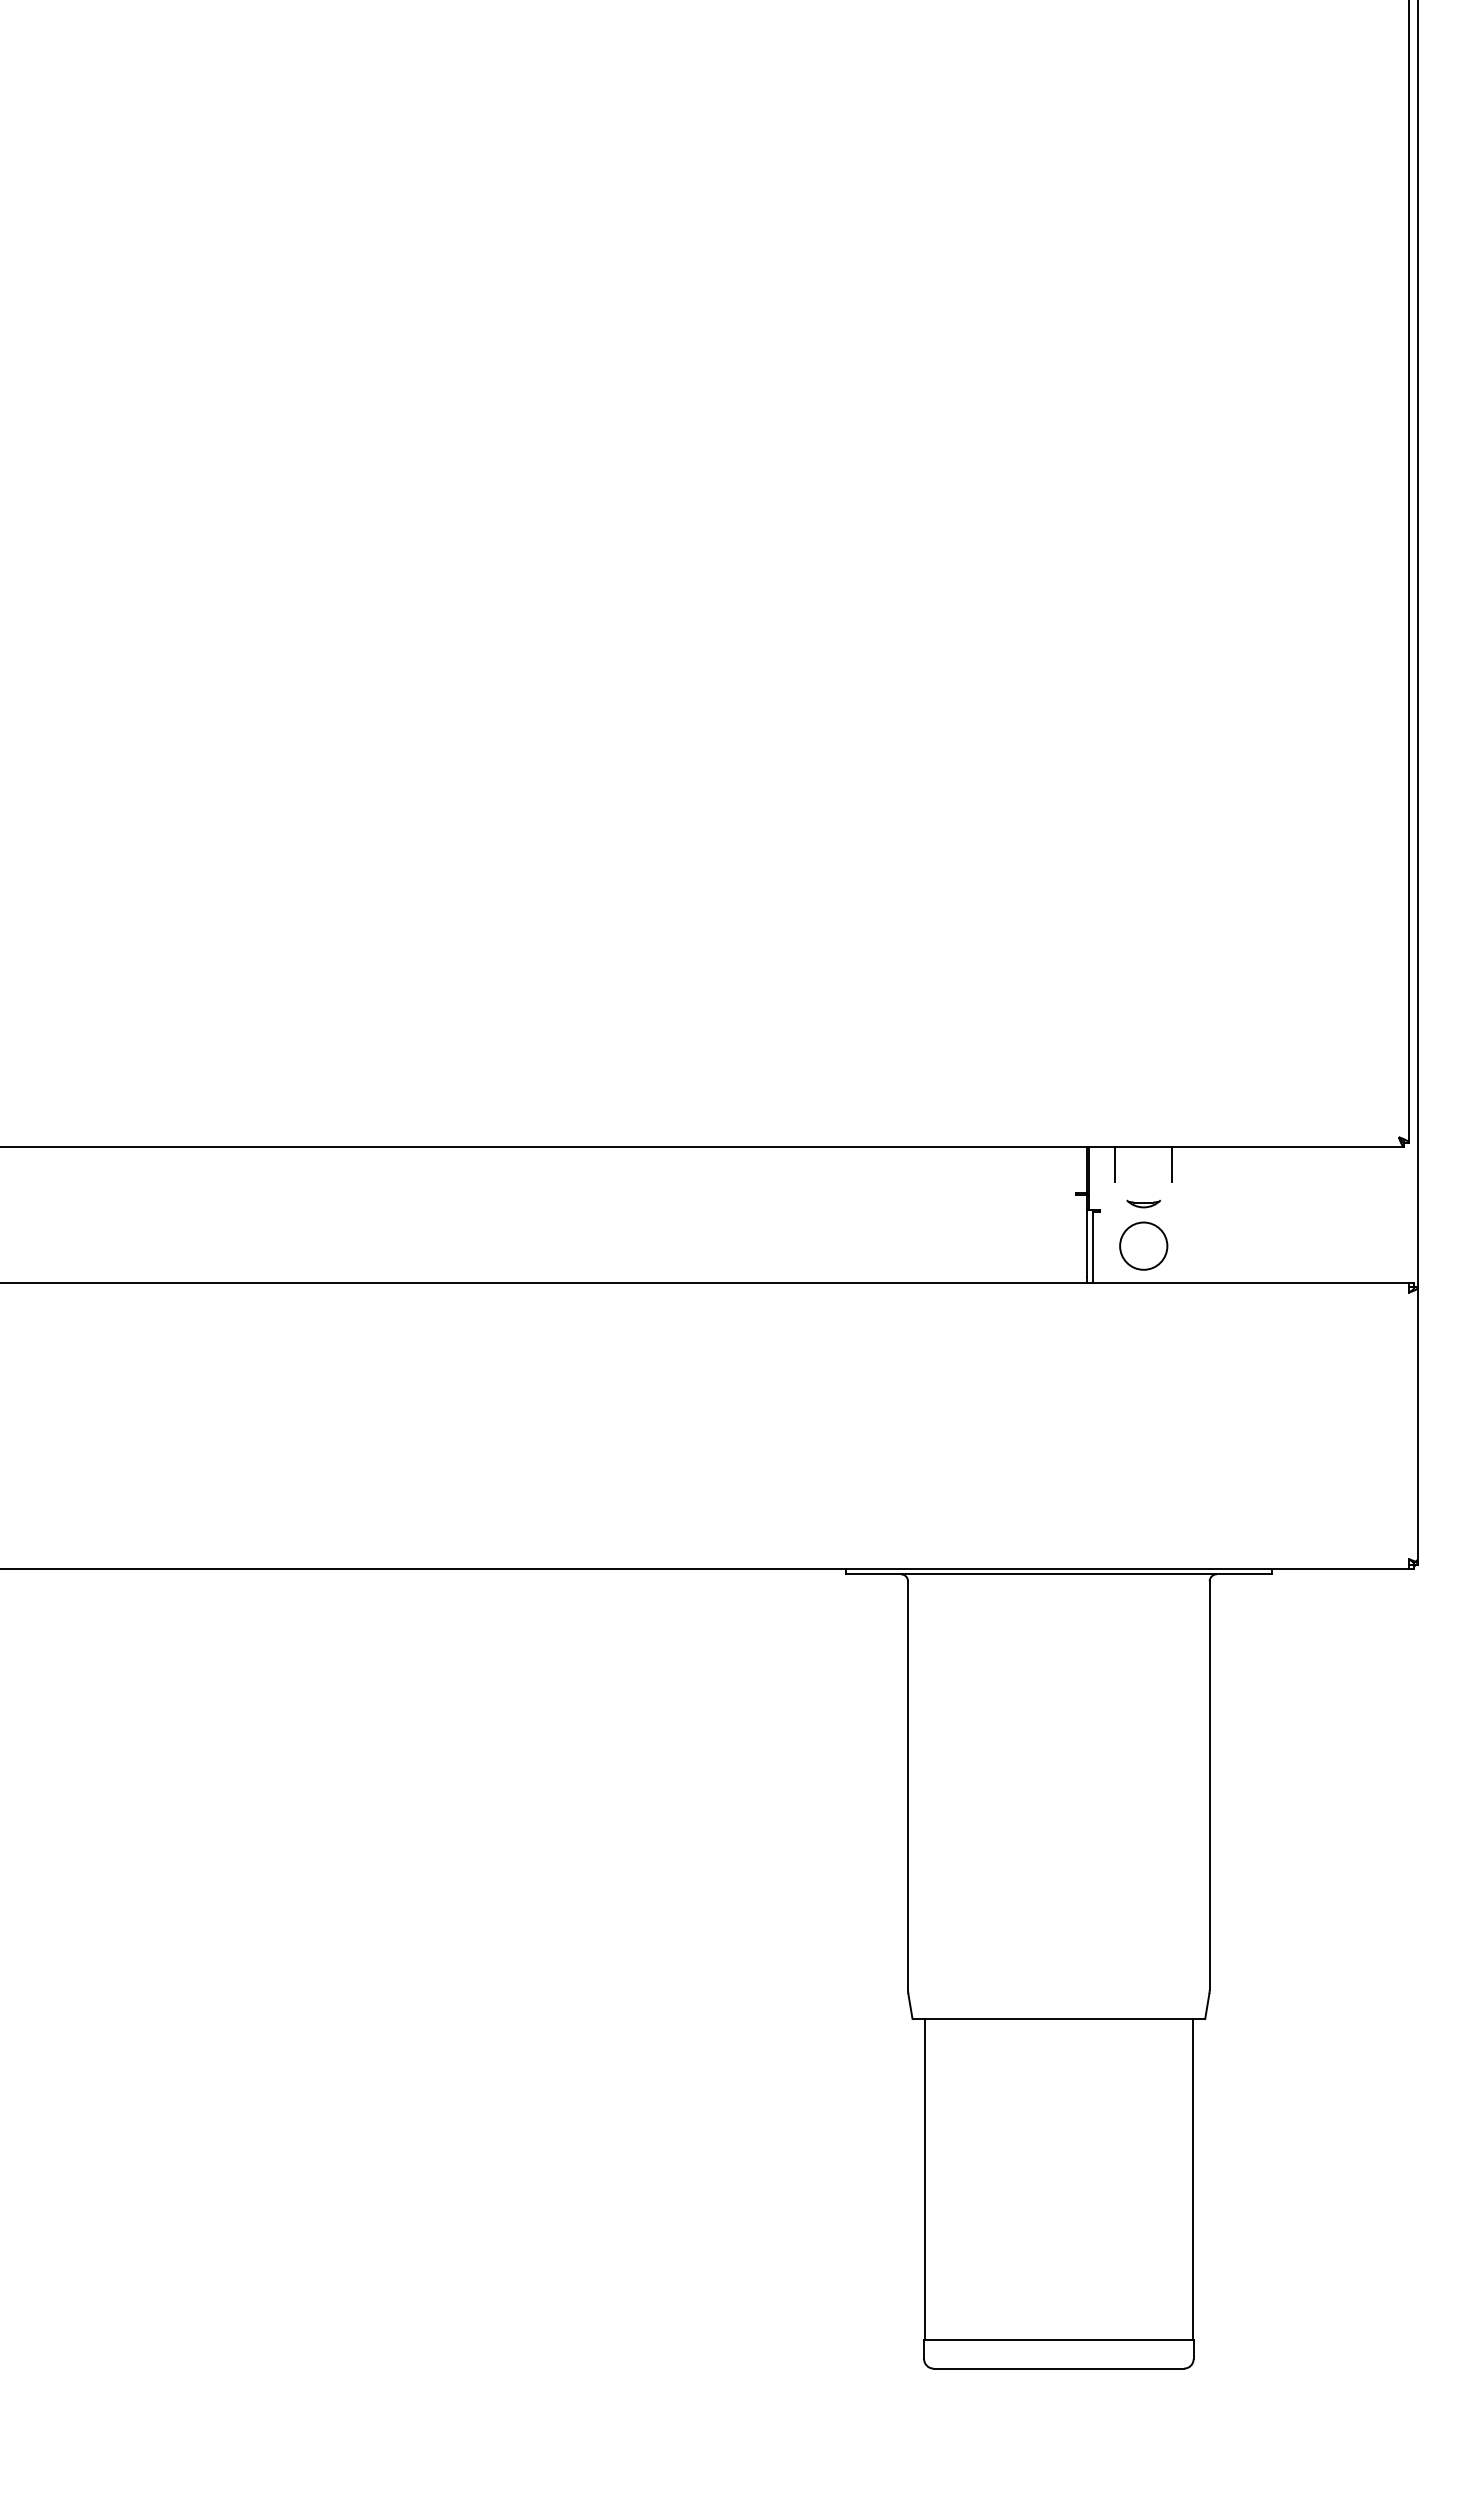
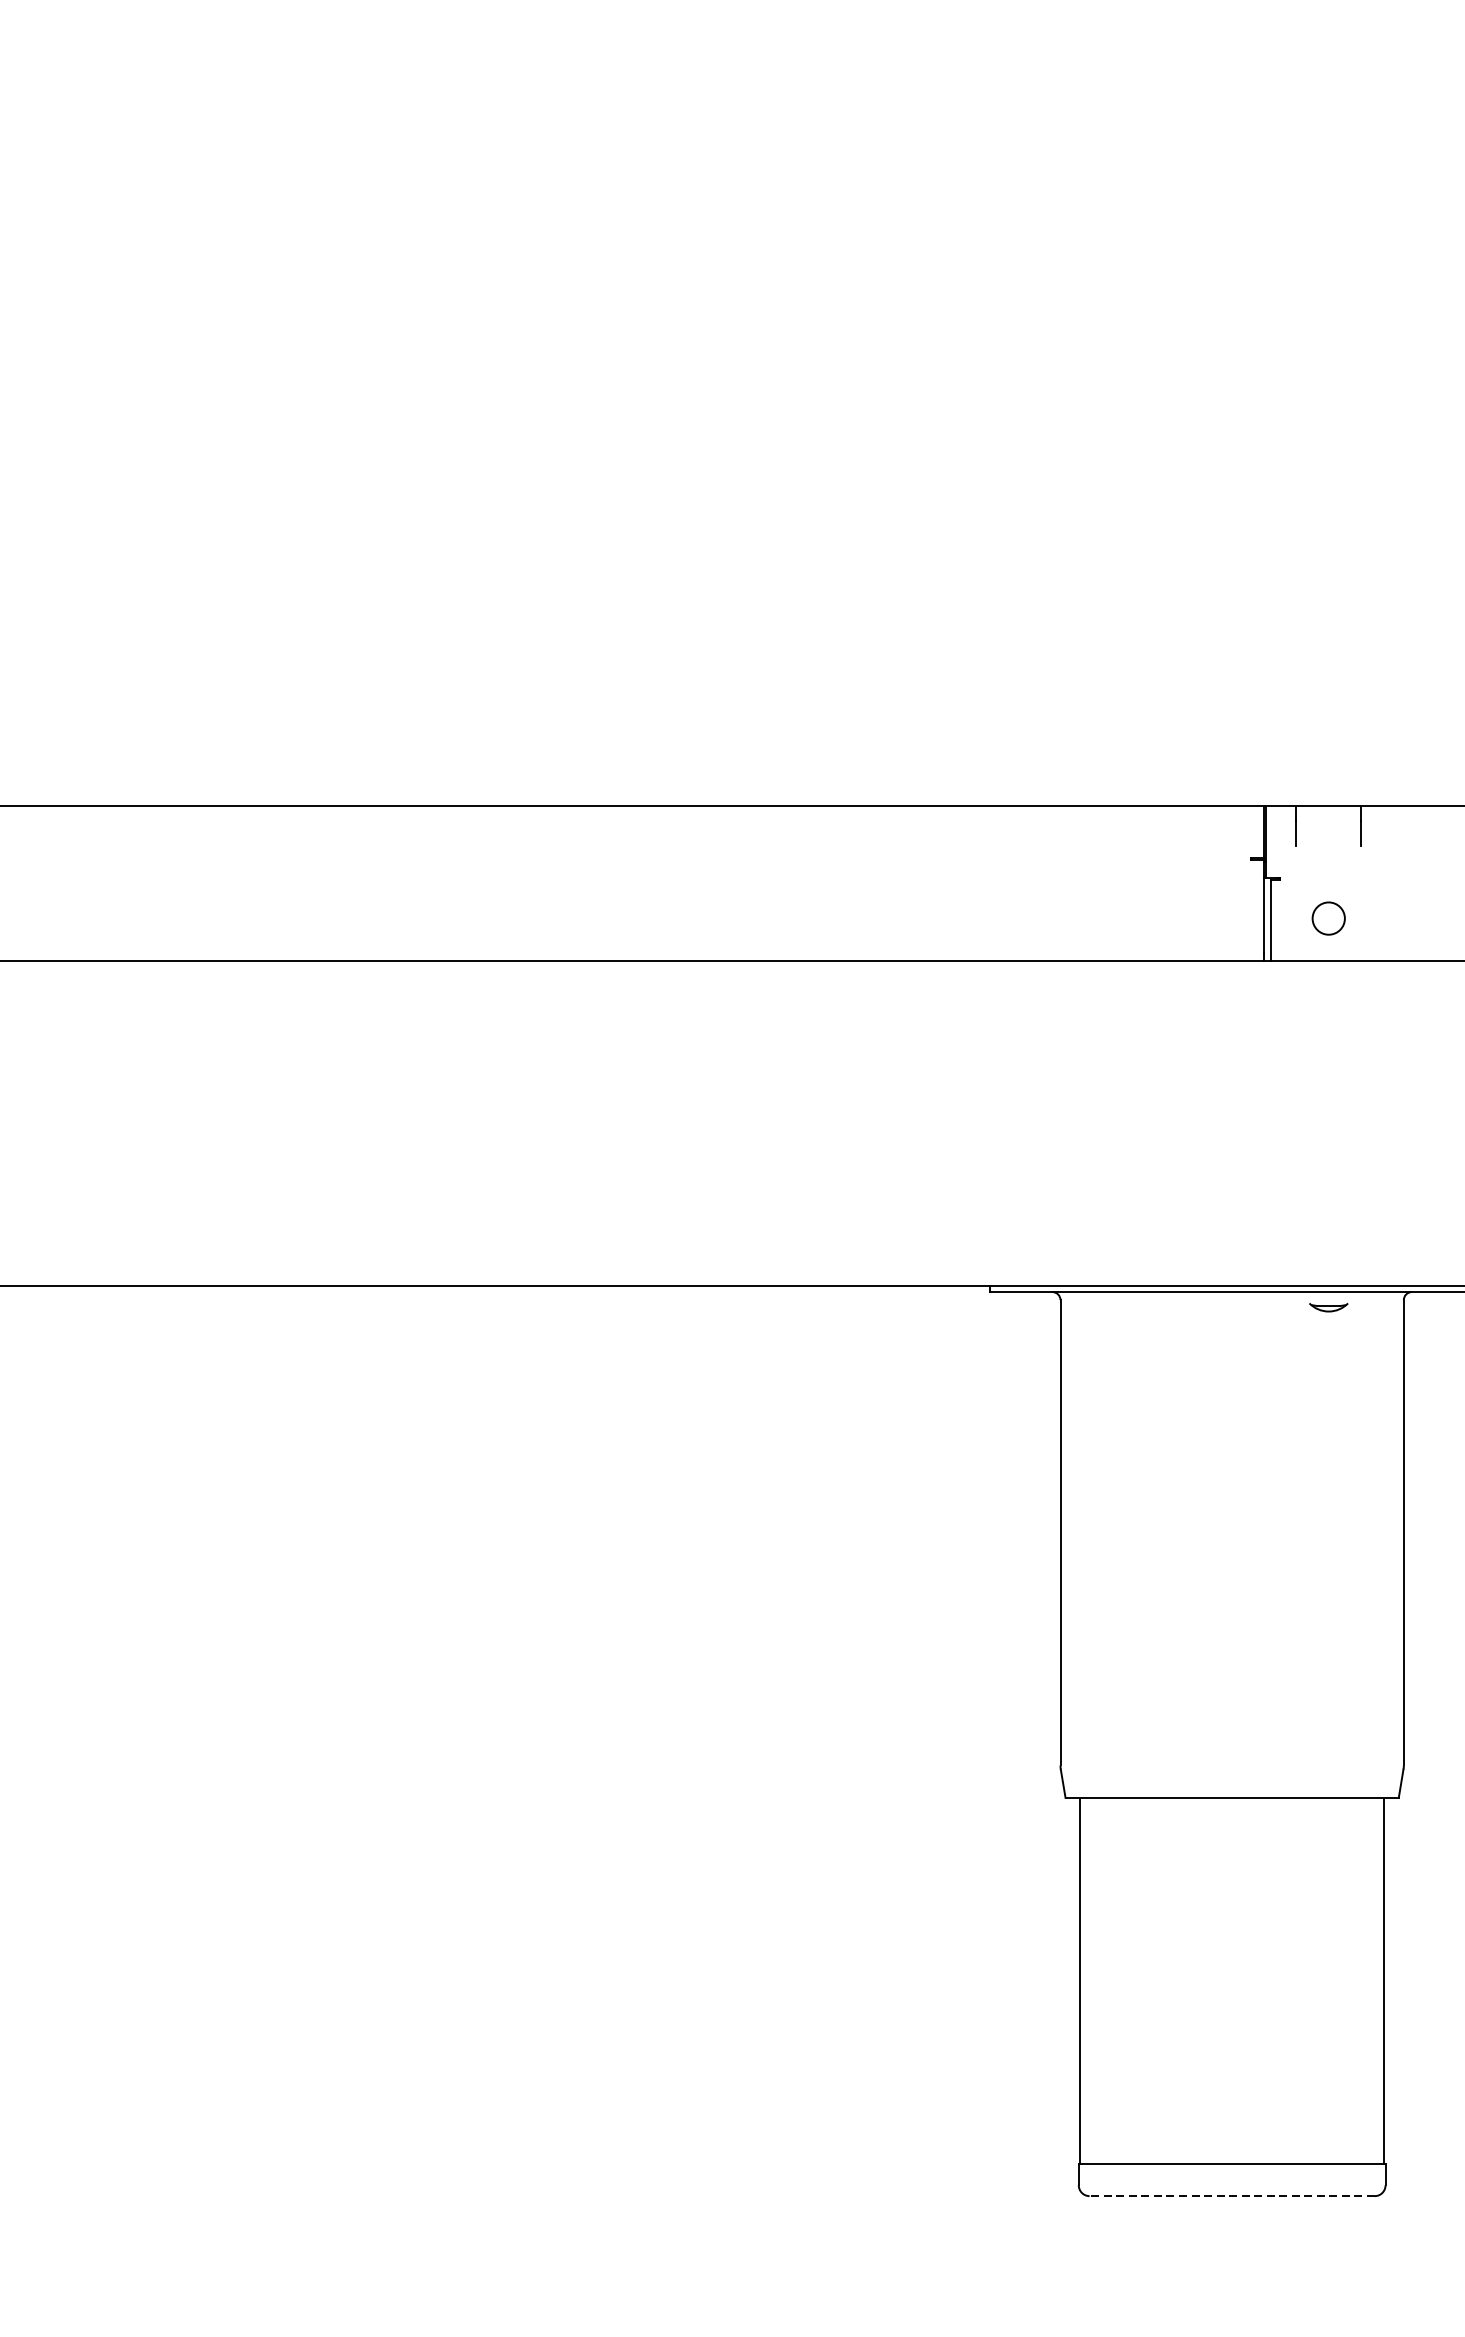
part: (1143, 1203) -> (1328, 1307), moved
circle: (1143, 1245) -> (1328, 917), size x0.6
line: (1058, 2368) -> (1231, 2196), solid -> dashed

